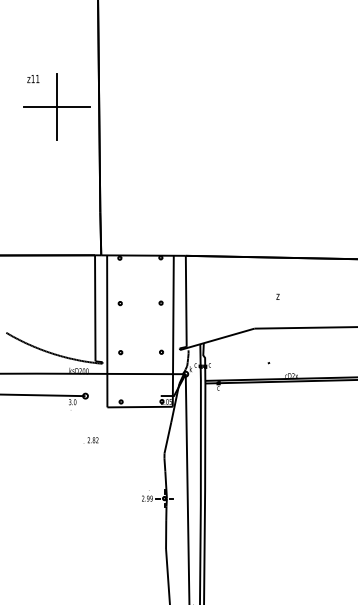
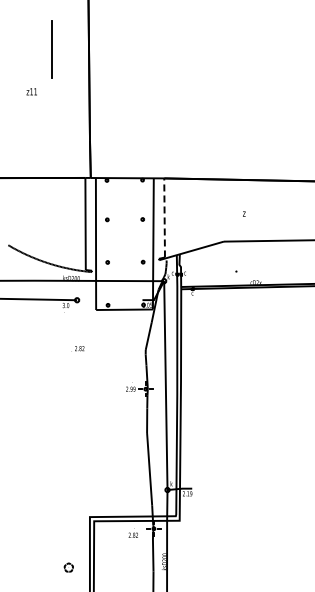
text: (32, 78) -> (31, 91), moved
line: (55, 107) -> (51, 49), removed
line: (186, 300) -> (164, 217), solid -> dashed
text: (90, 440) -> (77, 348), moved

